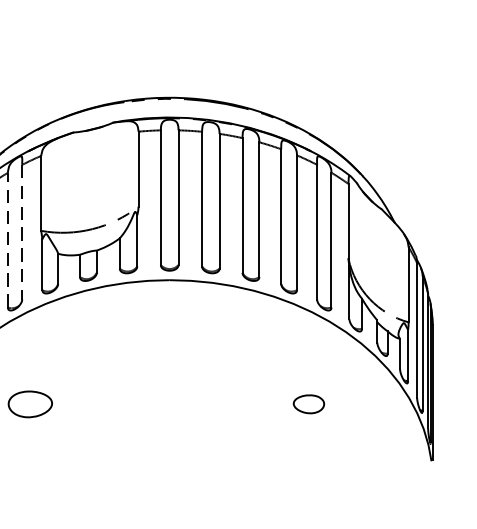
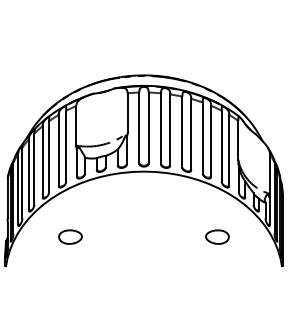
line: (22, 232) -> (66, 146), dashed -> solid
line: (7, 240) -> (58, 150), dashed -> solid
part: (309, 403) -> (217, 236), size x1.43

